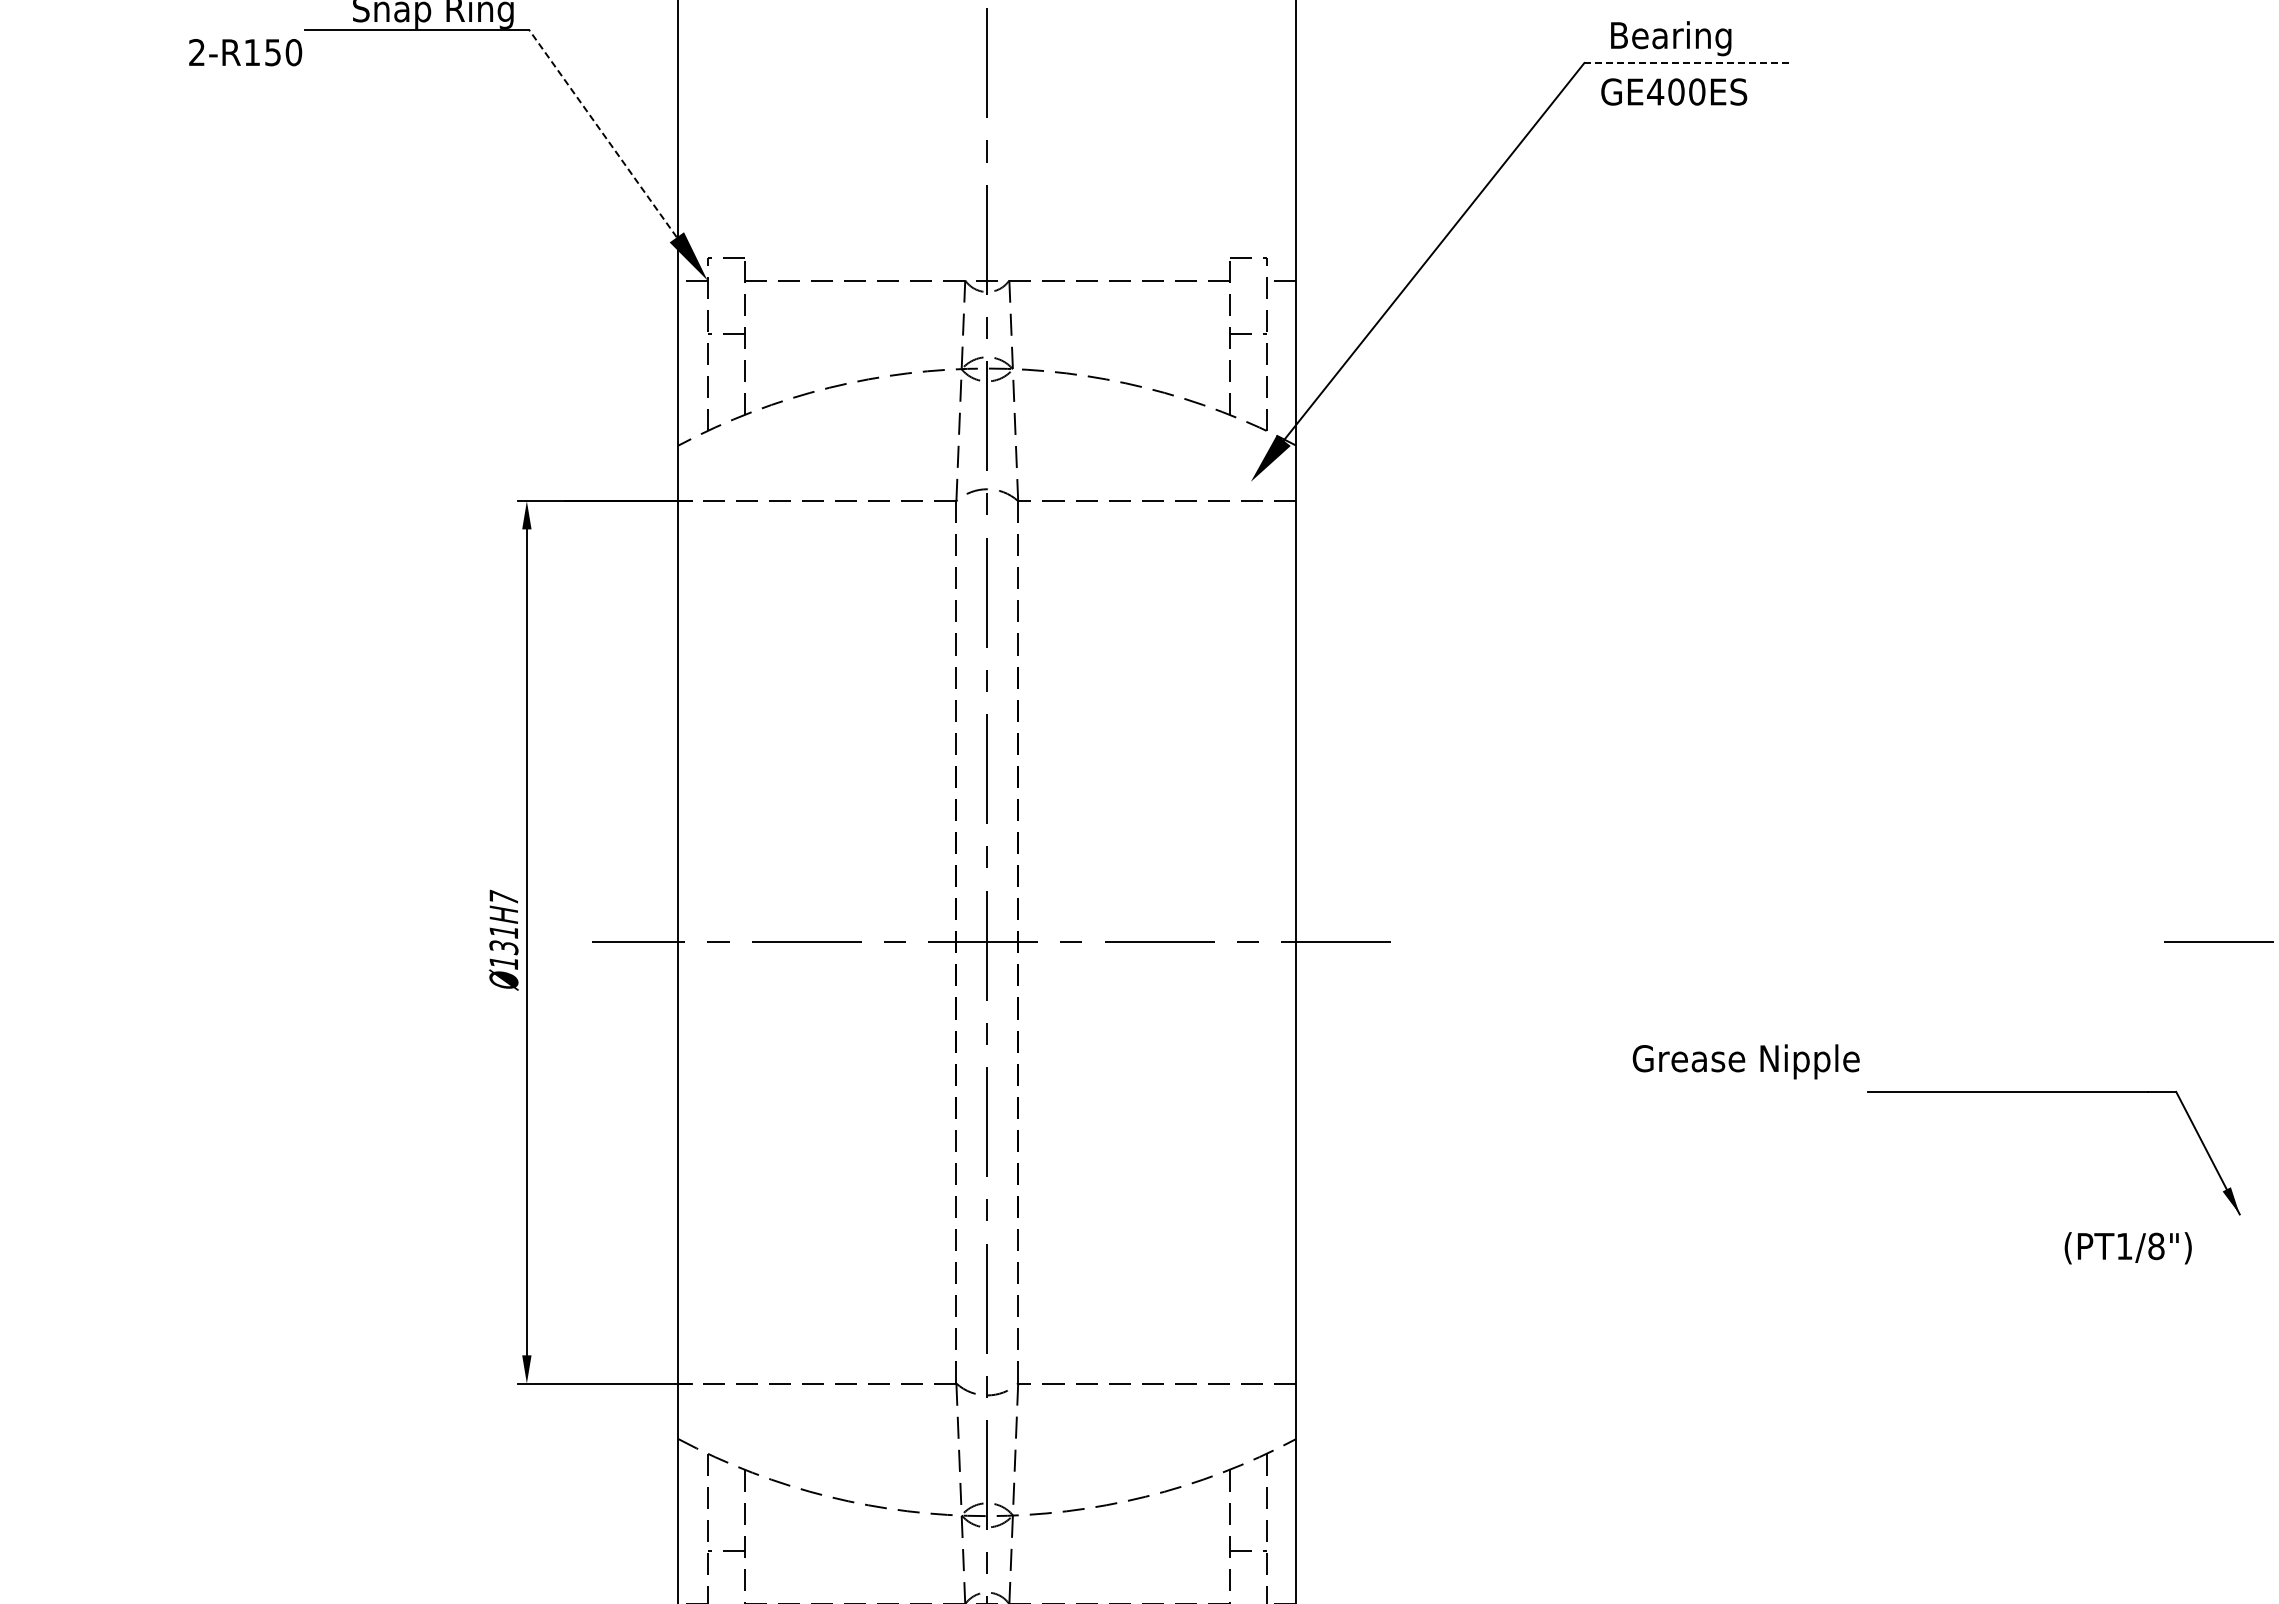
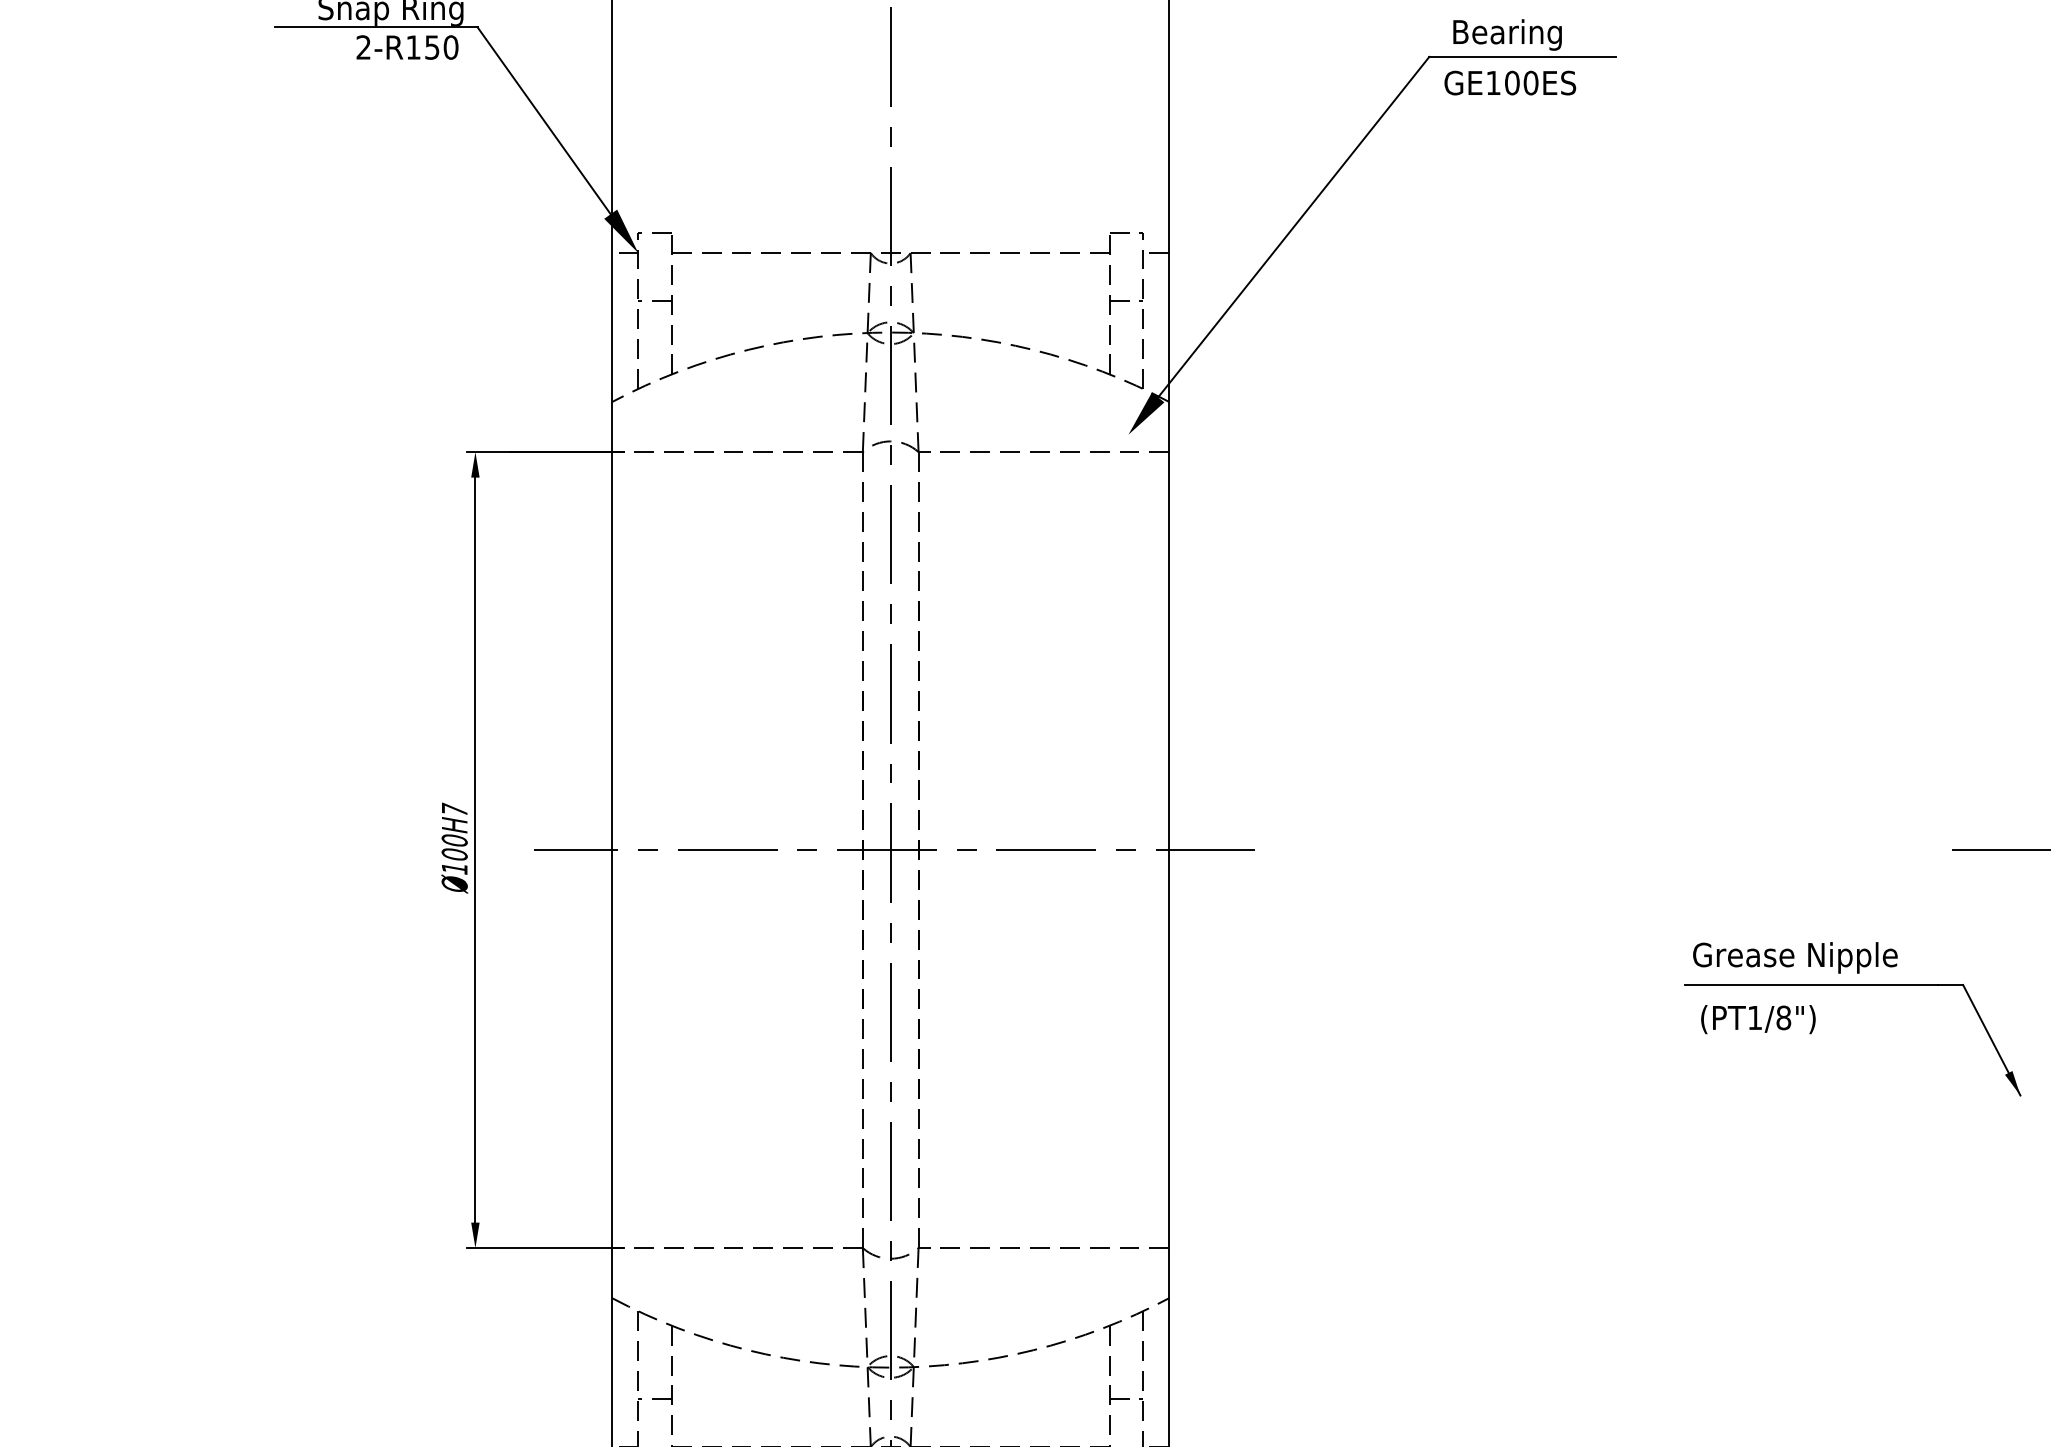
text: (245, 52) -> (407, 47), moved
line: (1687, 63) -> (1522, 57), dashed -> solid
text: (1655, 91) -> (1493, 82), GE400ES -> GE100ES
line: (602, 133) -> (543, 120), dashed -> solid
text: (503, 940) -> (454, 848), Ø131H7 -> Ø100H7
text: (1745, 1061) -> (1794, 957), moved
text: (2127, 1248) -> (1757, 1019), moved

